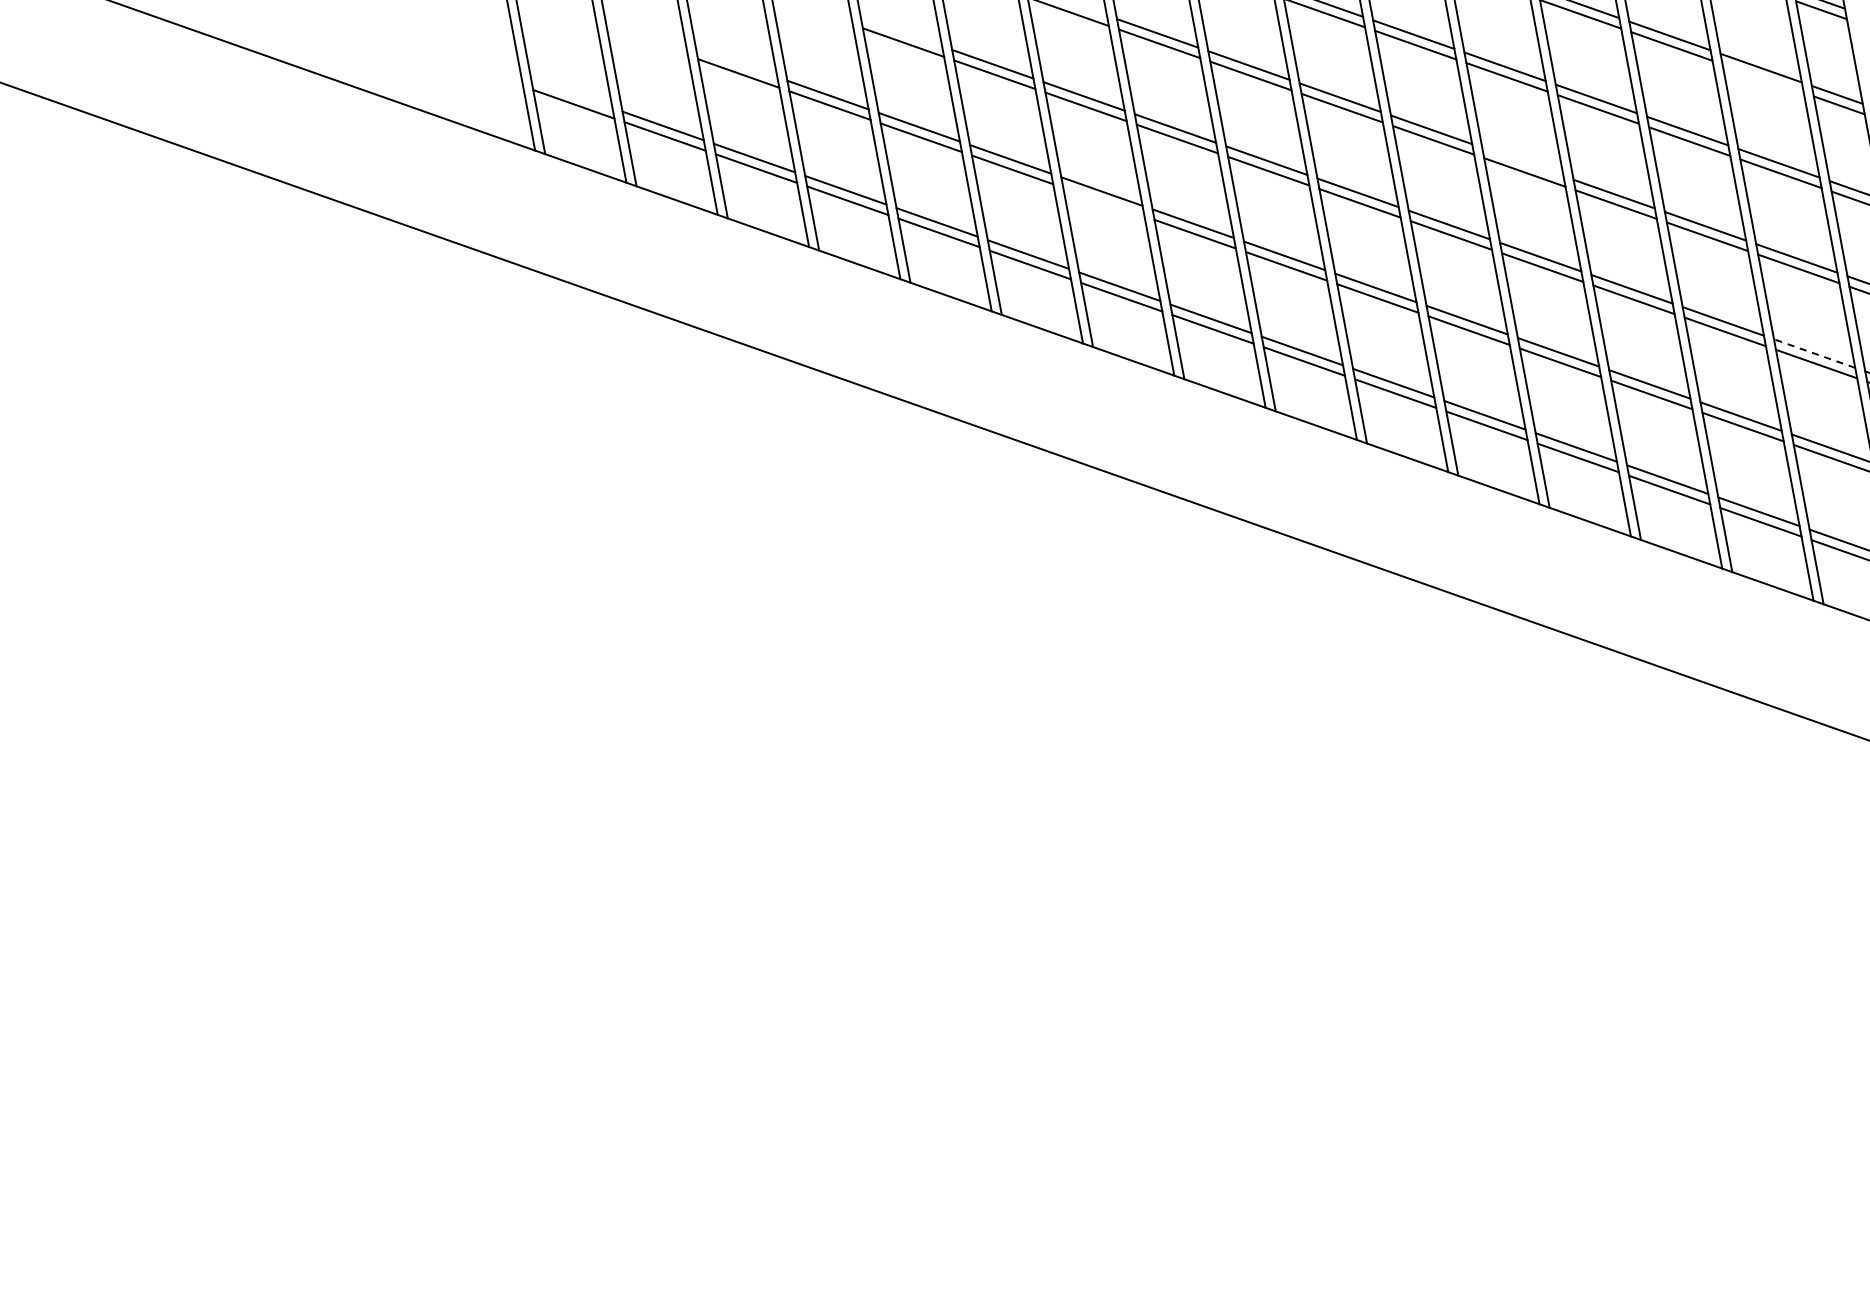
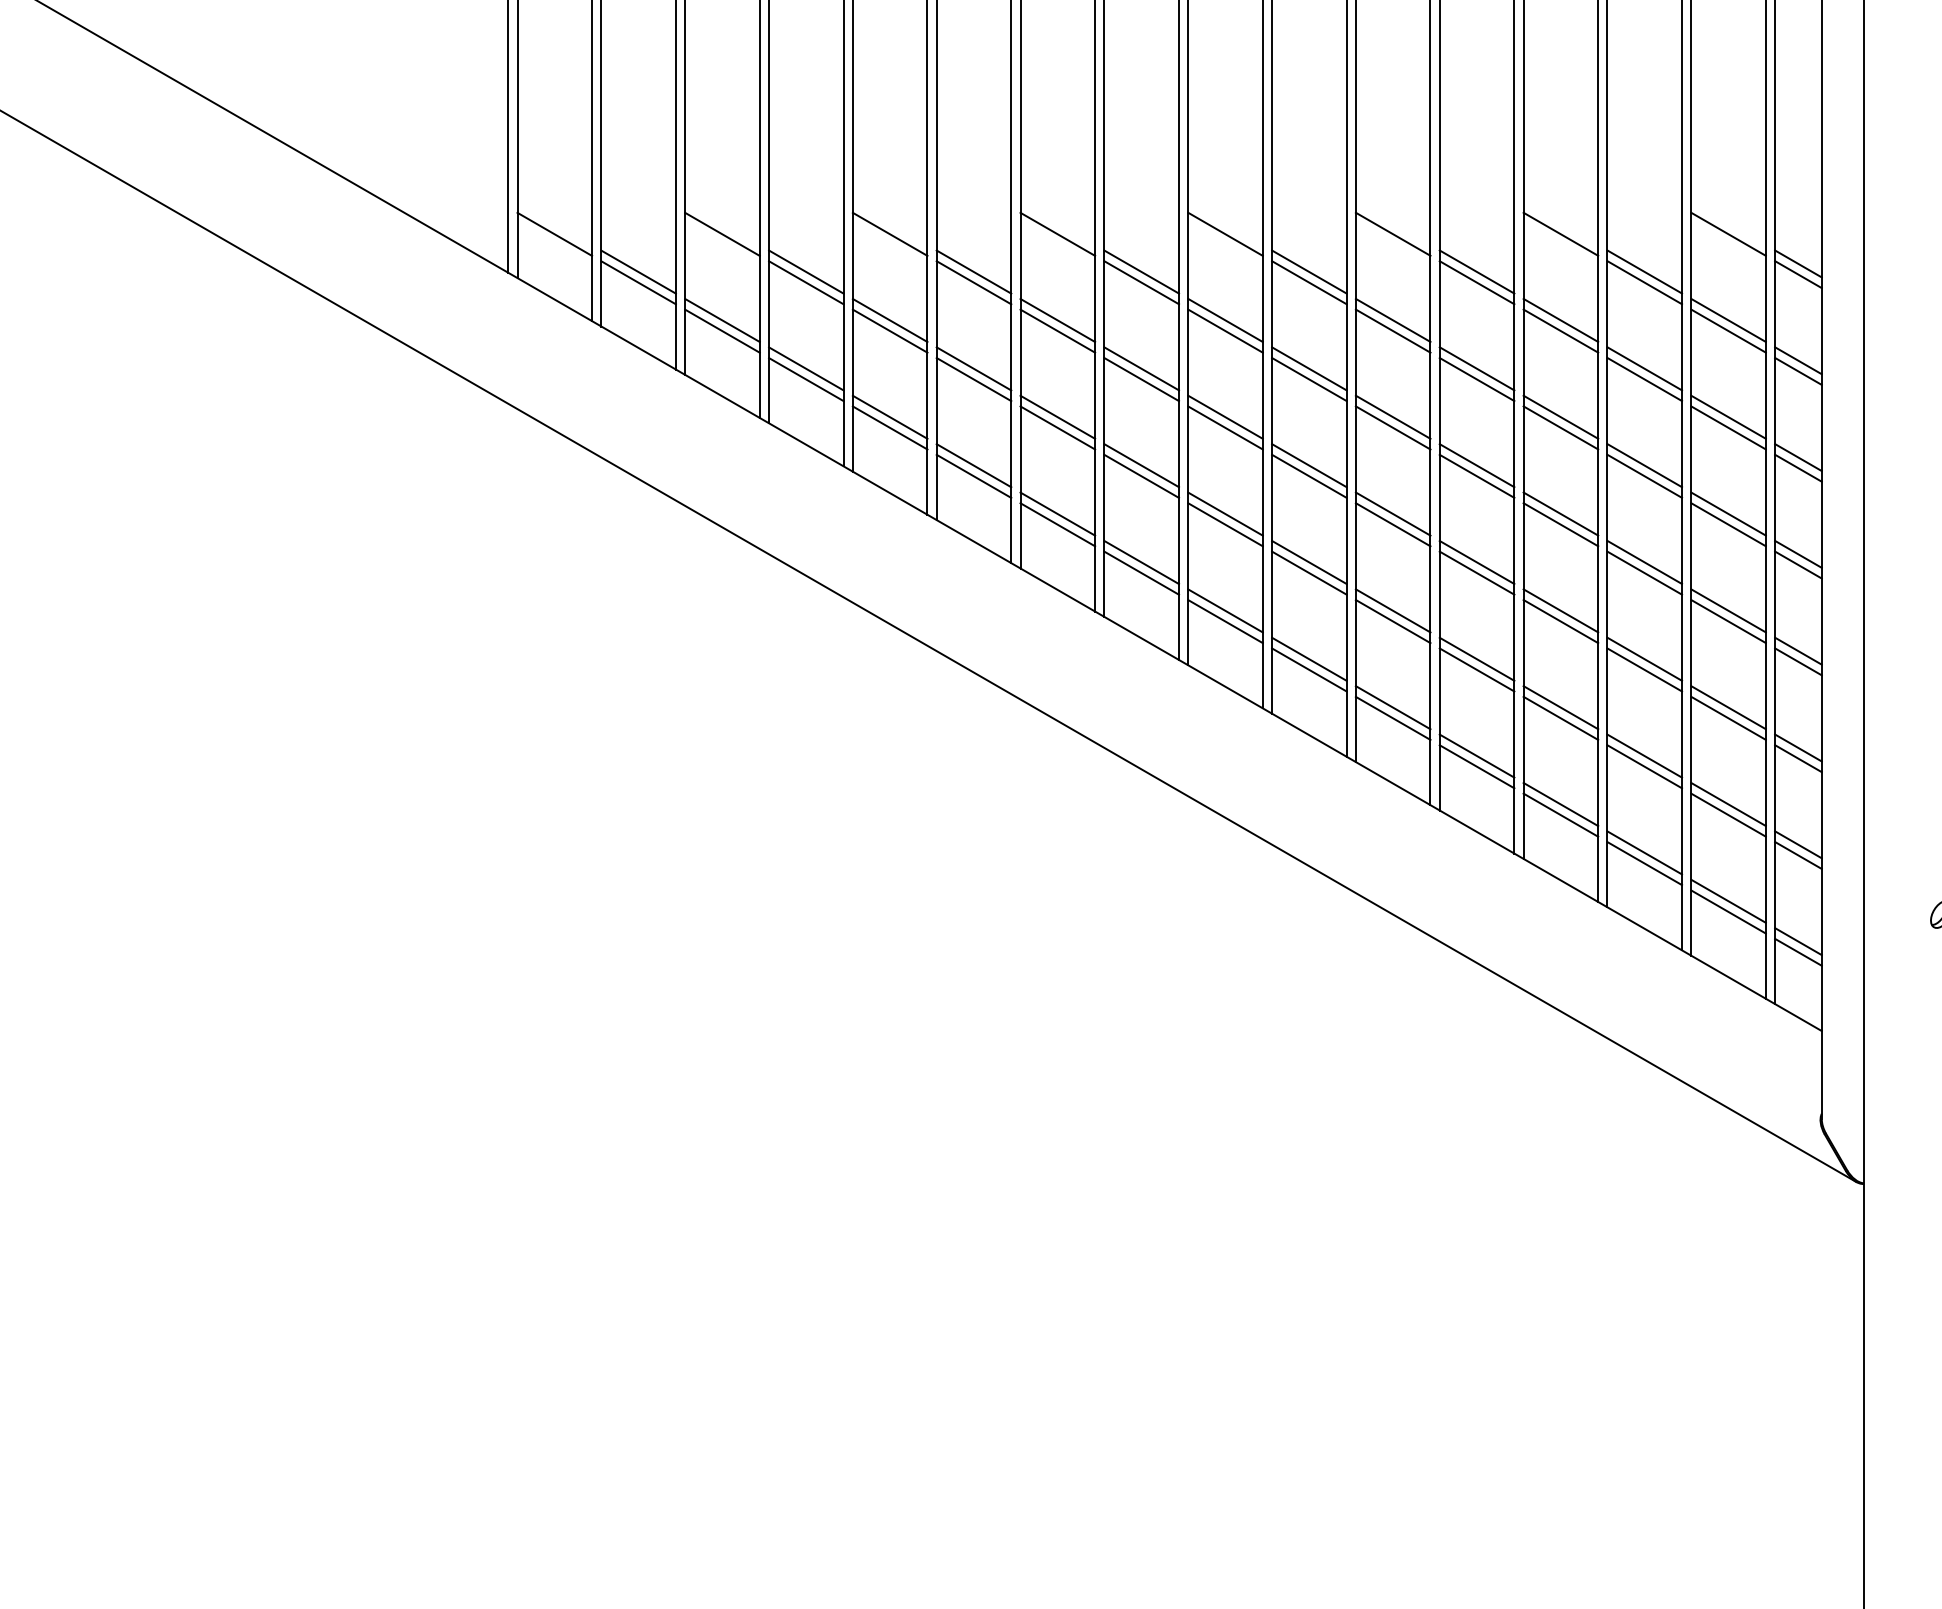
line: (1763, 78) -> (1728, 427), added
line: (1522, 161) -> (1476, 465), added
line: (1103, 201) -> (1057, 427), added
line: (1814, 353) -> (1728, 707), dashed -> solid

